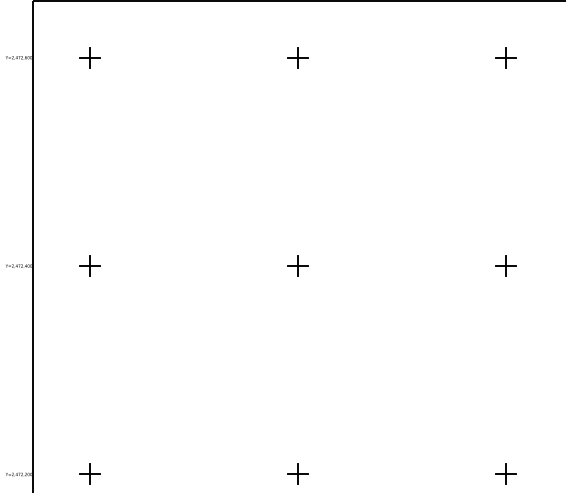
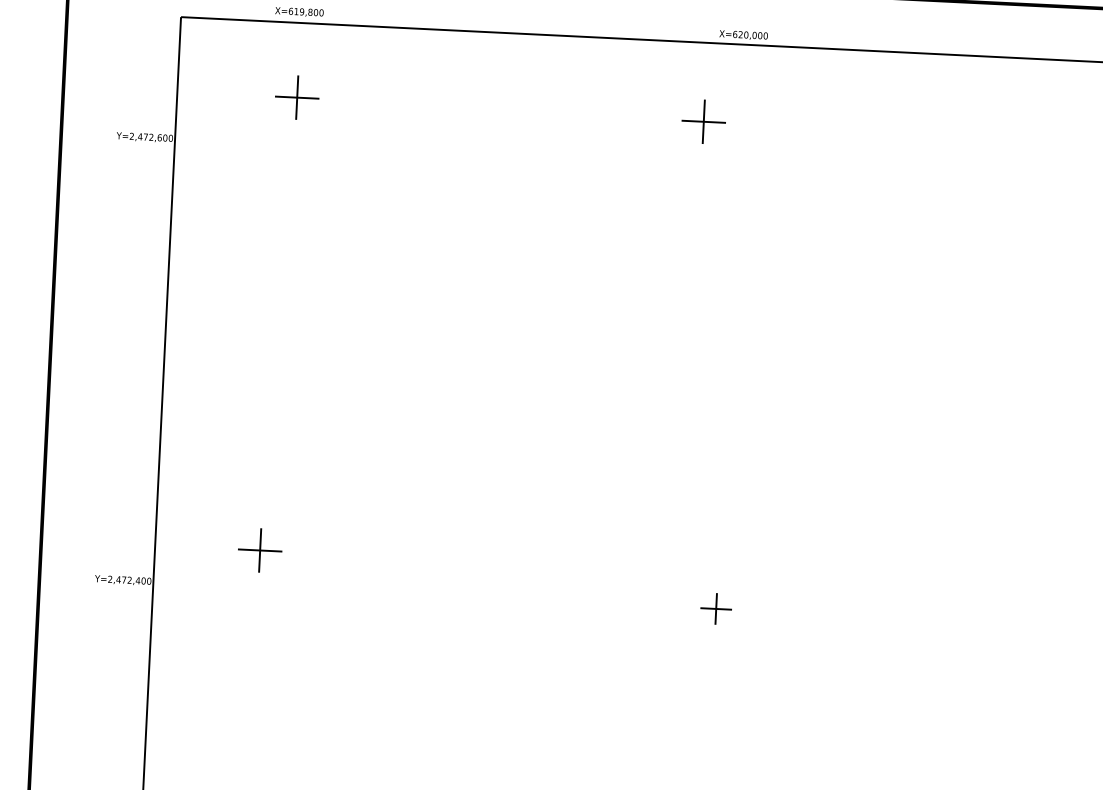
part: (89, 57) -> (297, 97), moved
part: (297, 57) -> (702, 121), moved
part: (89, 265) -> (260, 549), moved
part: (297, 265) -> (715, 607), size x0.7

